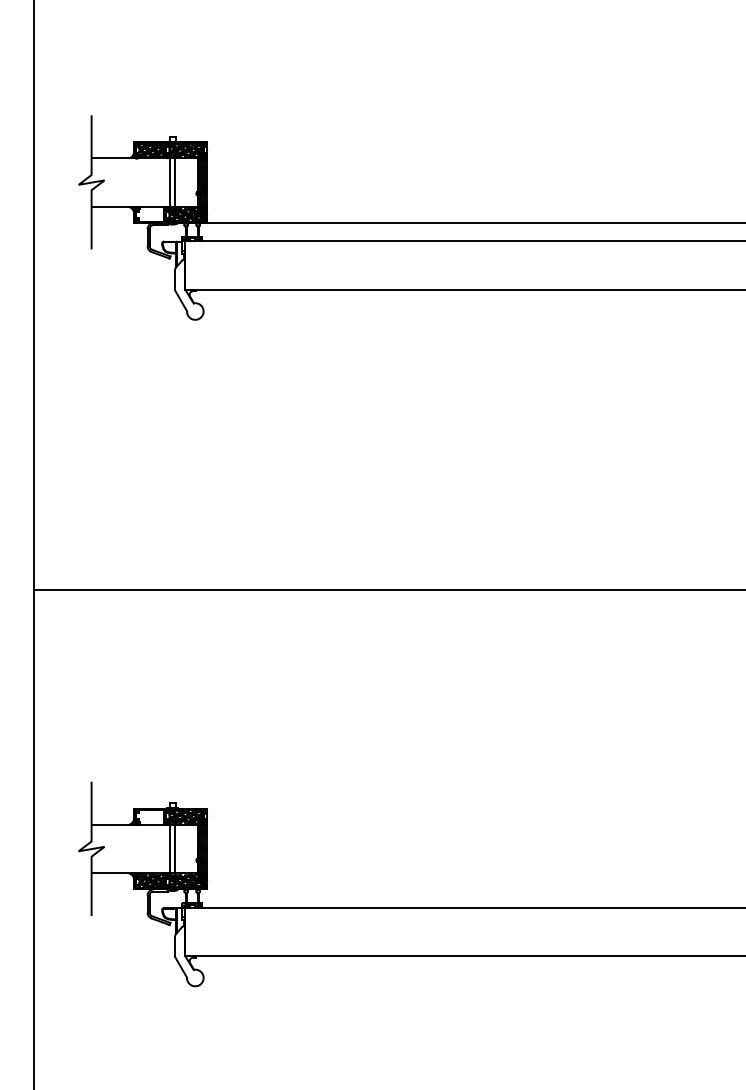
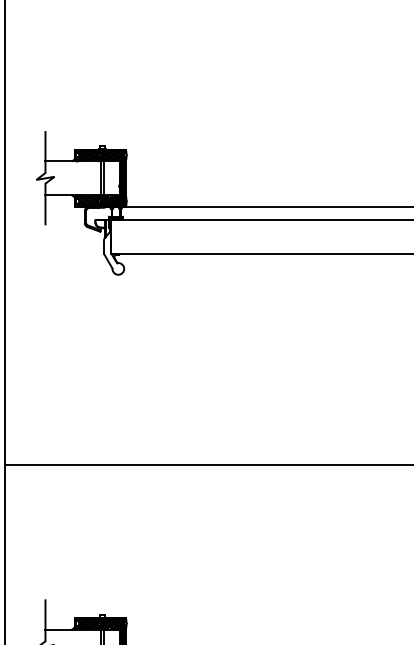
hatch: (151, 214) -> (87, 200), added
hatch: (151, 816) -> (87, 623), added

